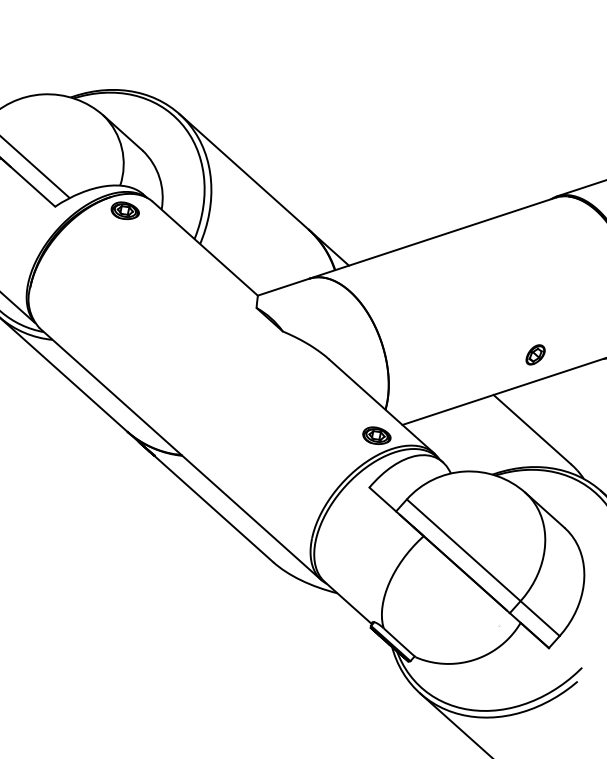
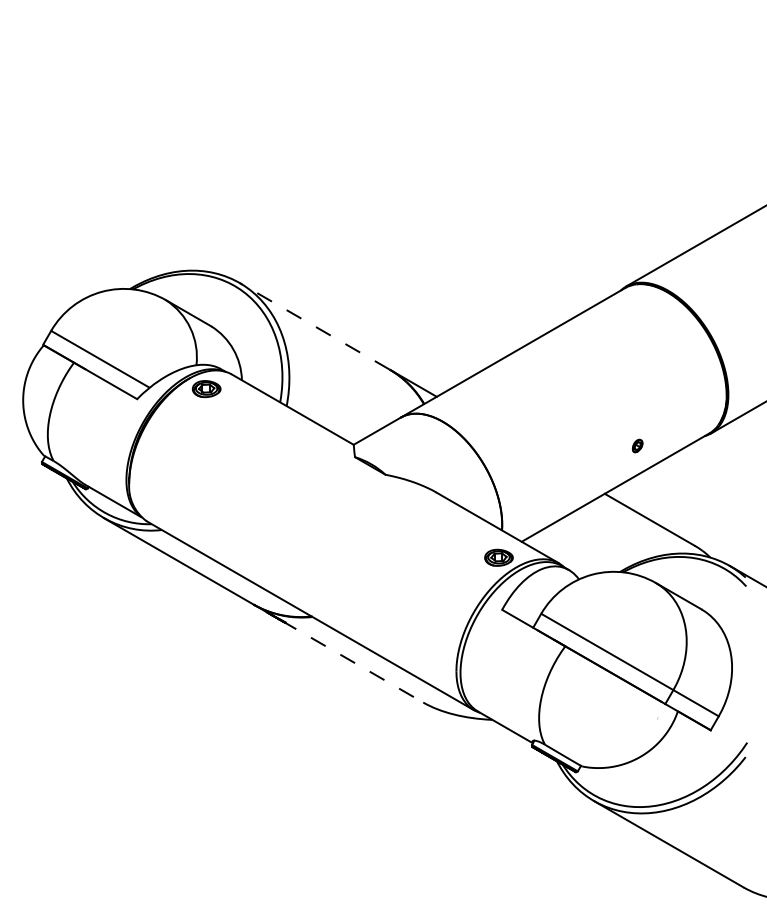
line: (243, 171) -> (314, 326), solid -> dashed
part: (535, 354) -> (637, 445), size x0.6
line: (212, 507) -> (352, 661), solid -> dashed

